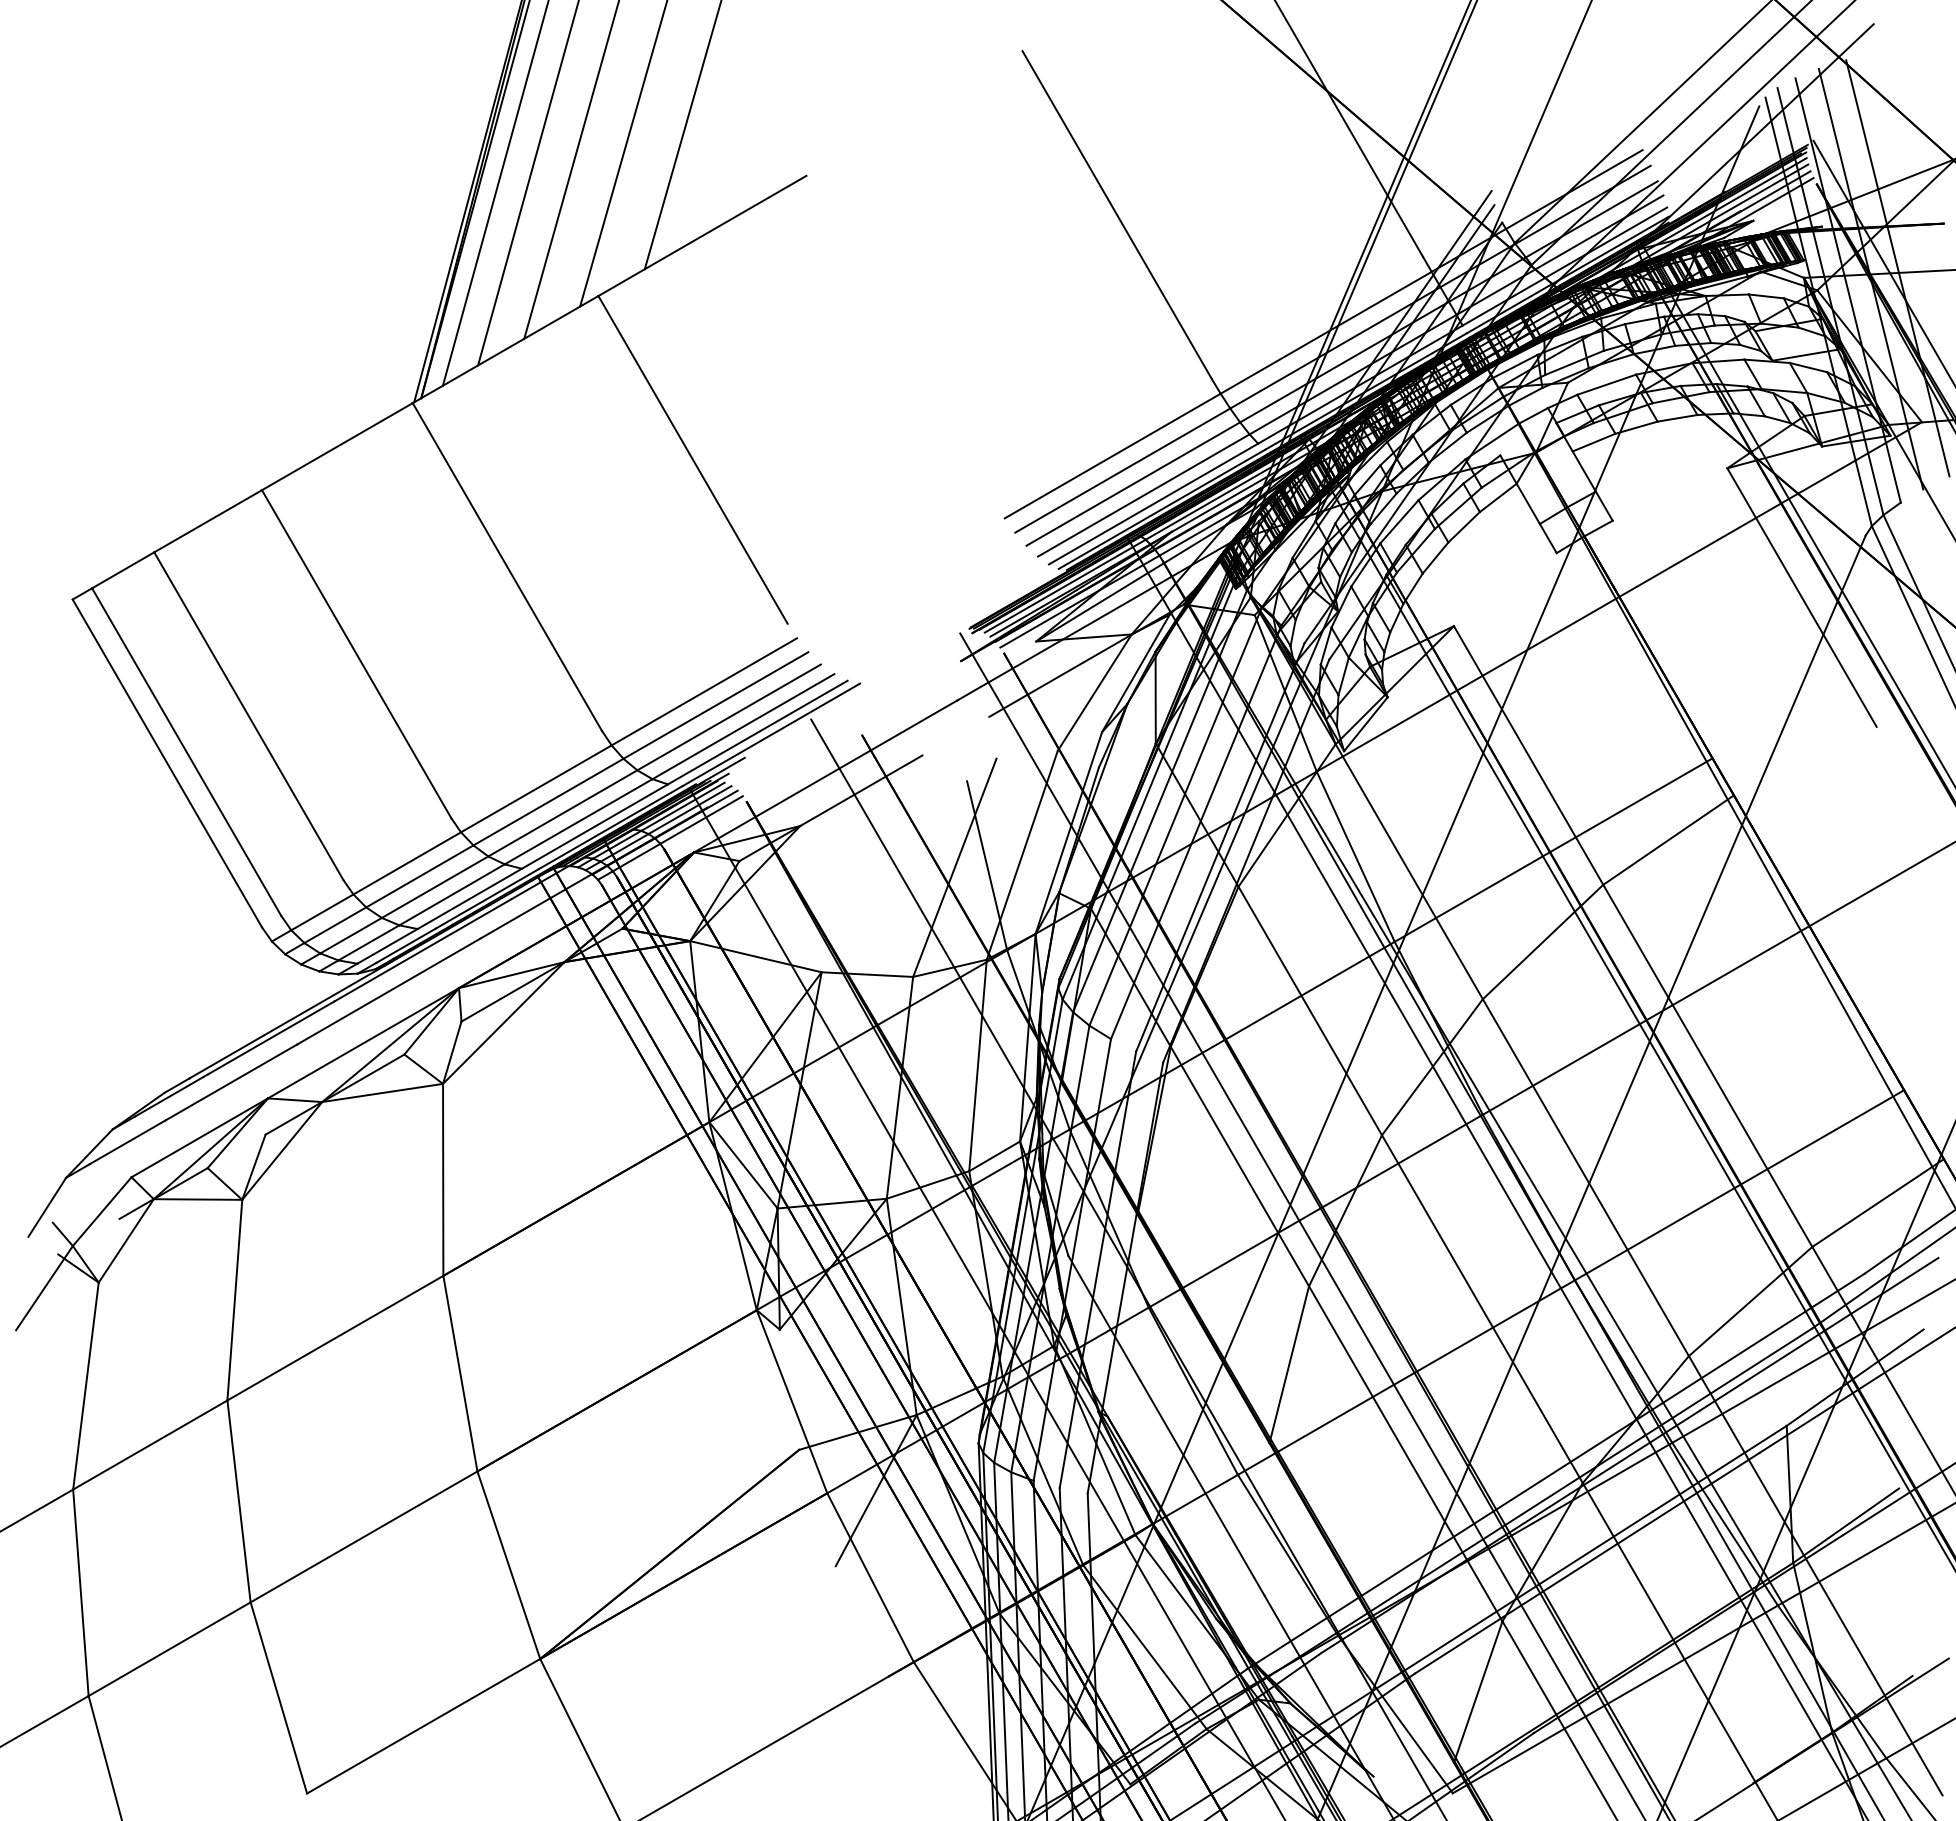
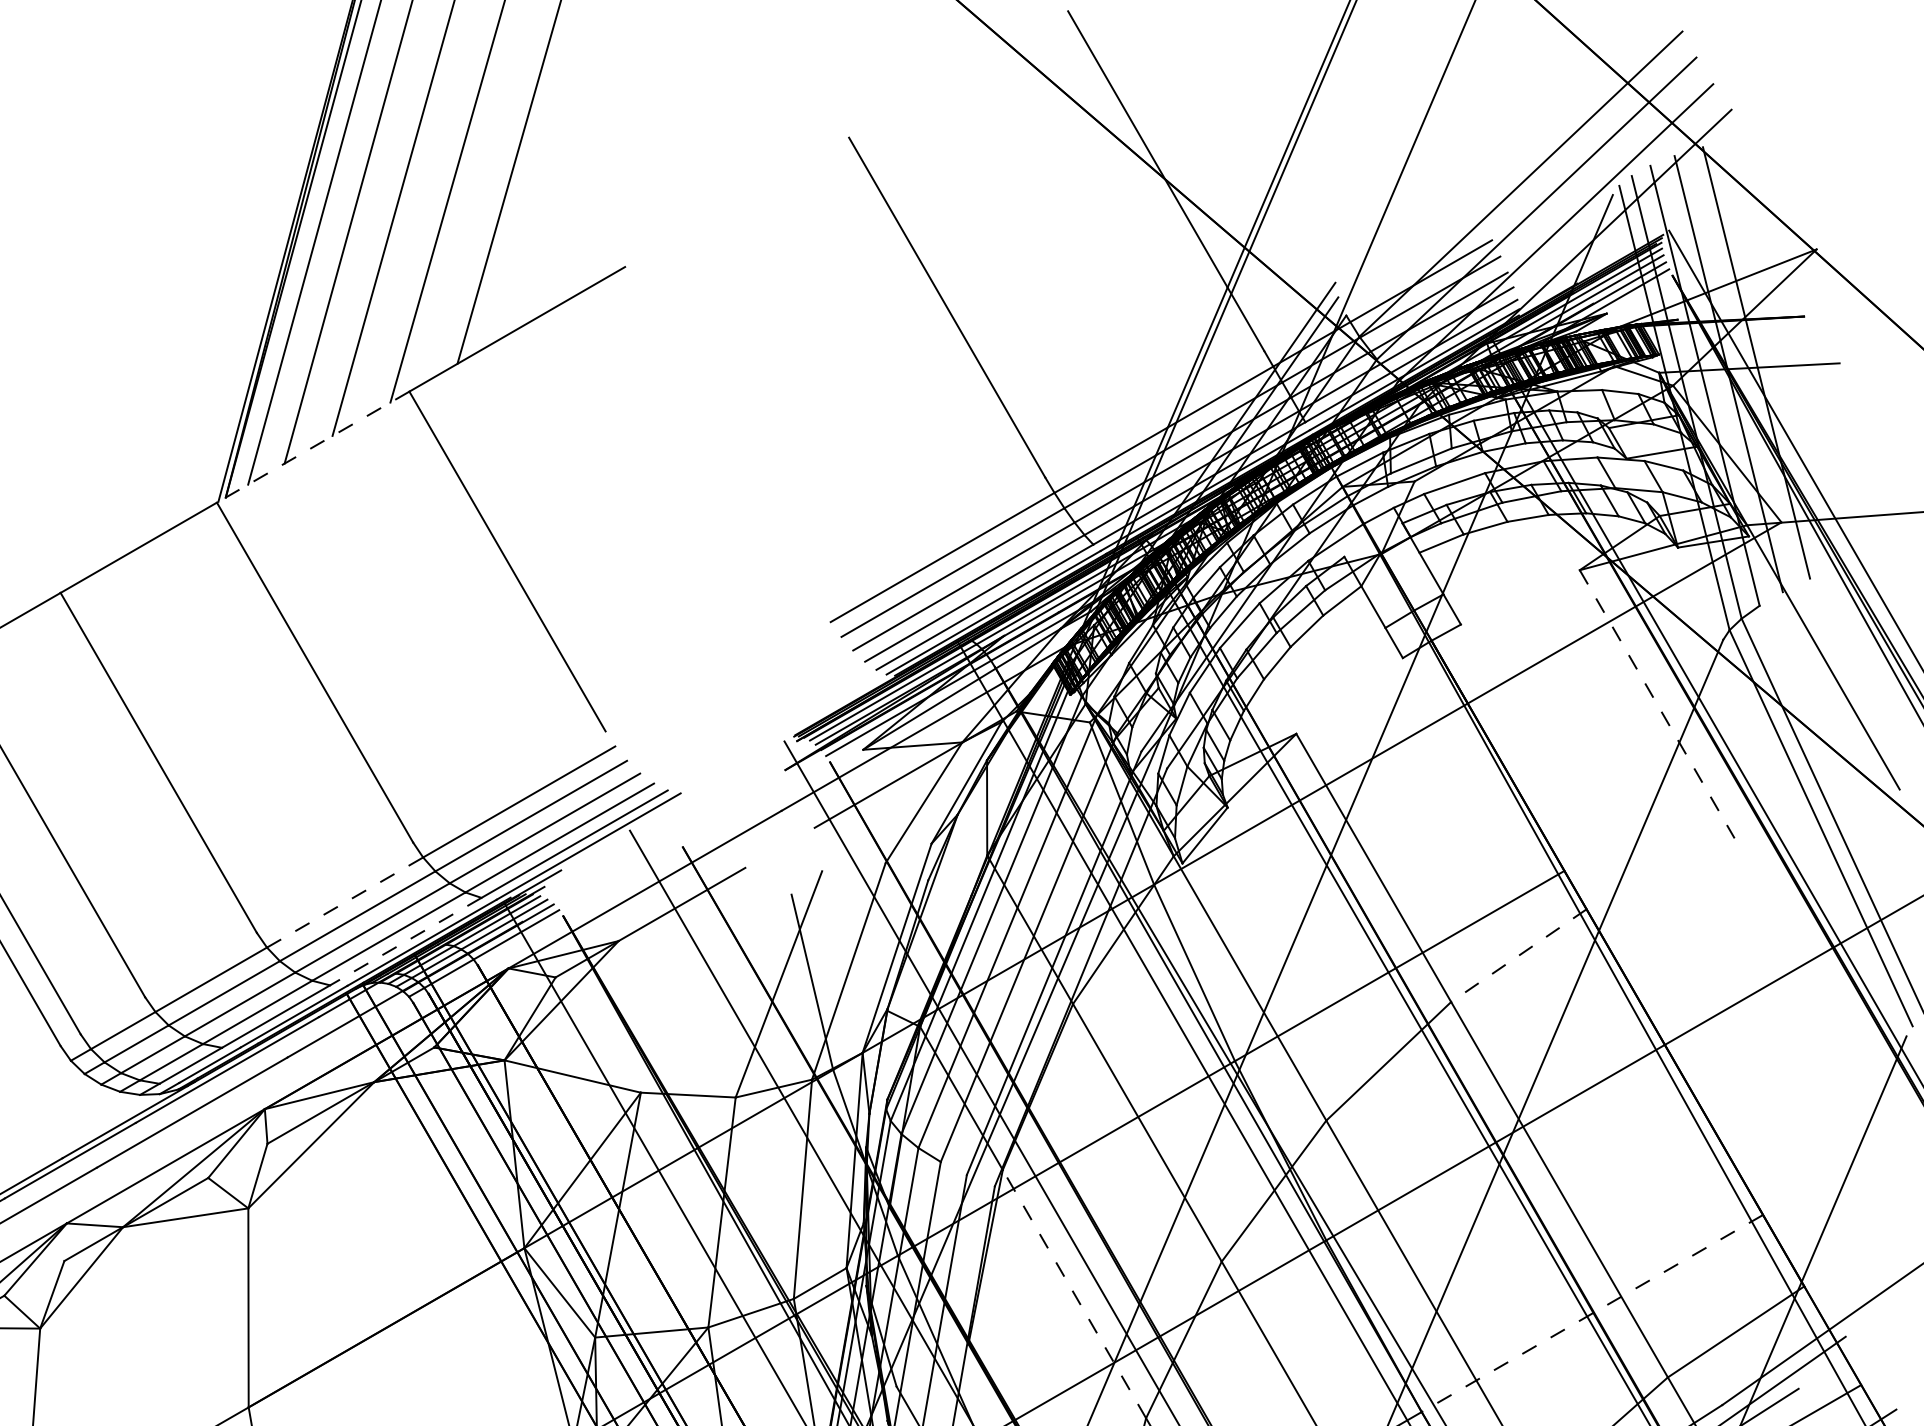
line: (505, 349) -> (313, 447), solid -> dashed
line: (1802, 598) -> (1657, 705), solid -> dashed
line: (536, 788) -> (345, 902), solid -> dashed
line: (594, 826) -> (405, 941), solid -> dashed
line: (1668, 840) -> (1518, 956), solid -> dashed
line: (1239, 1166) -> (1074, 1294), solid -> dashed
line: (1739, 1185) -> (1592, 1313), solid -> dashed

